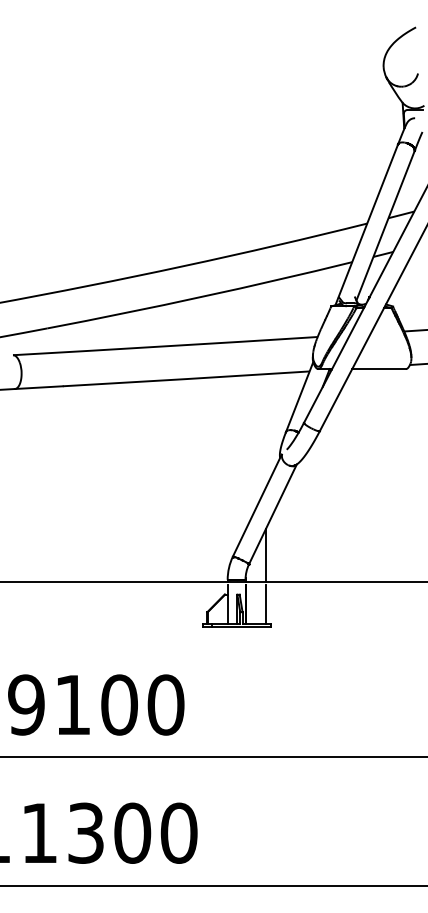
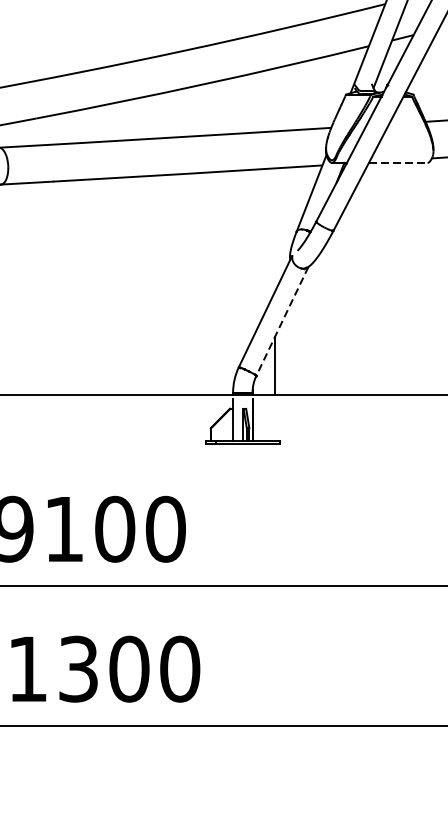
line: (379, 369) -> (398, 163), solid -> dashed
line: (272, 514) -> (281, 321), solid -> dashed
line: (266, 604) -> (275, 419), removed

